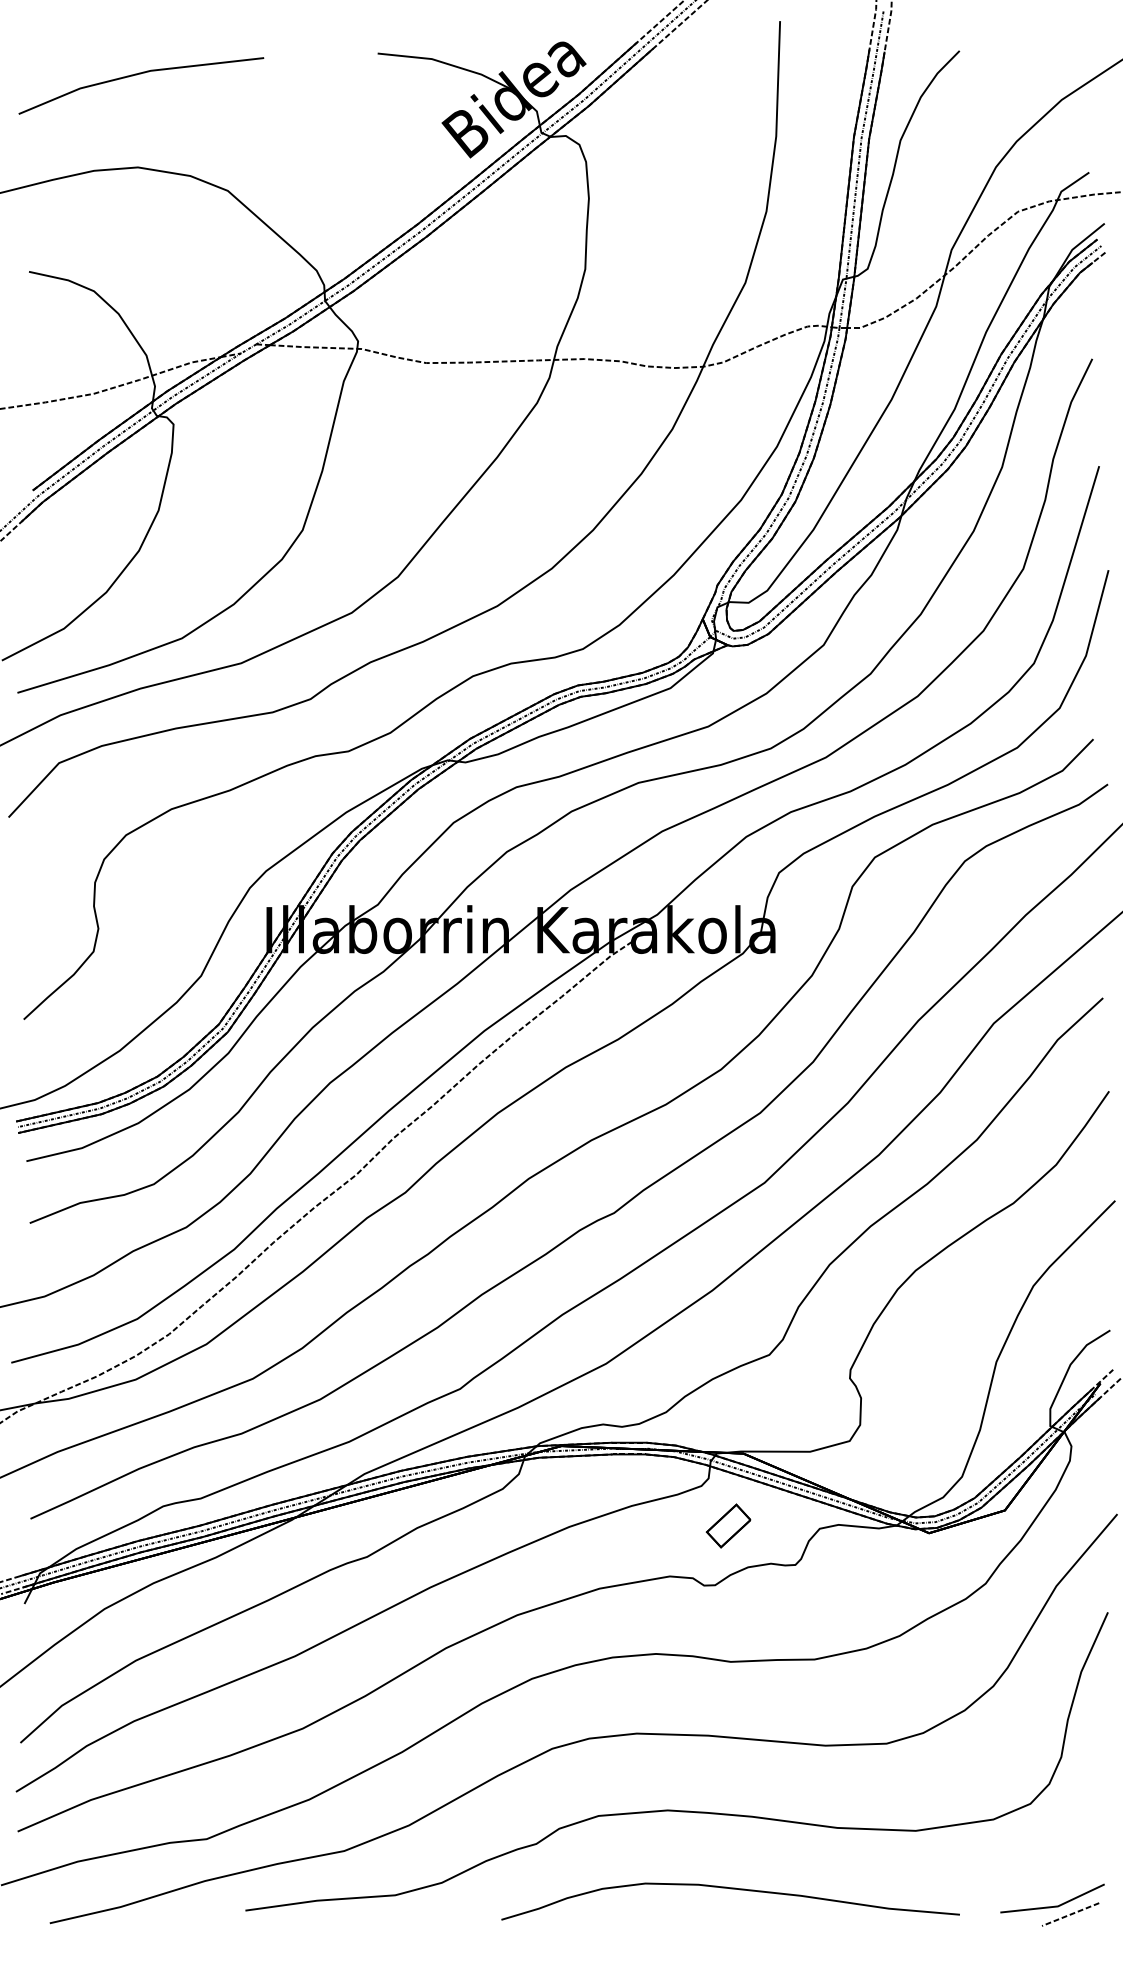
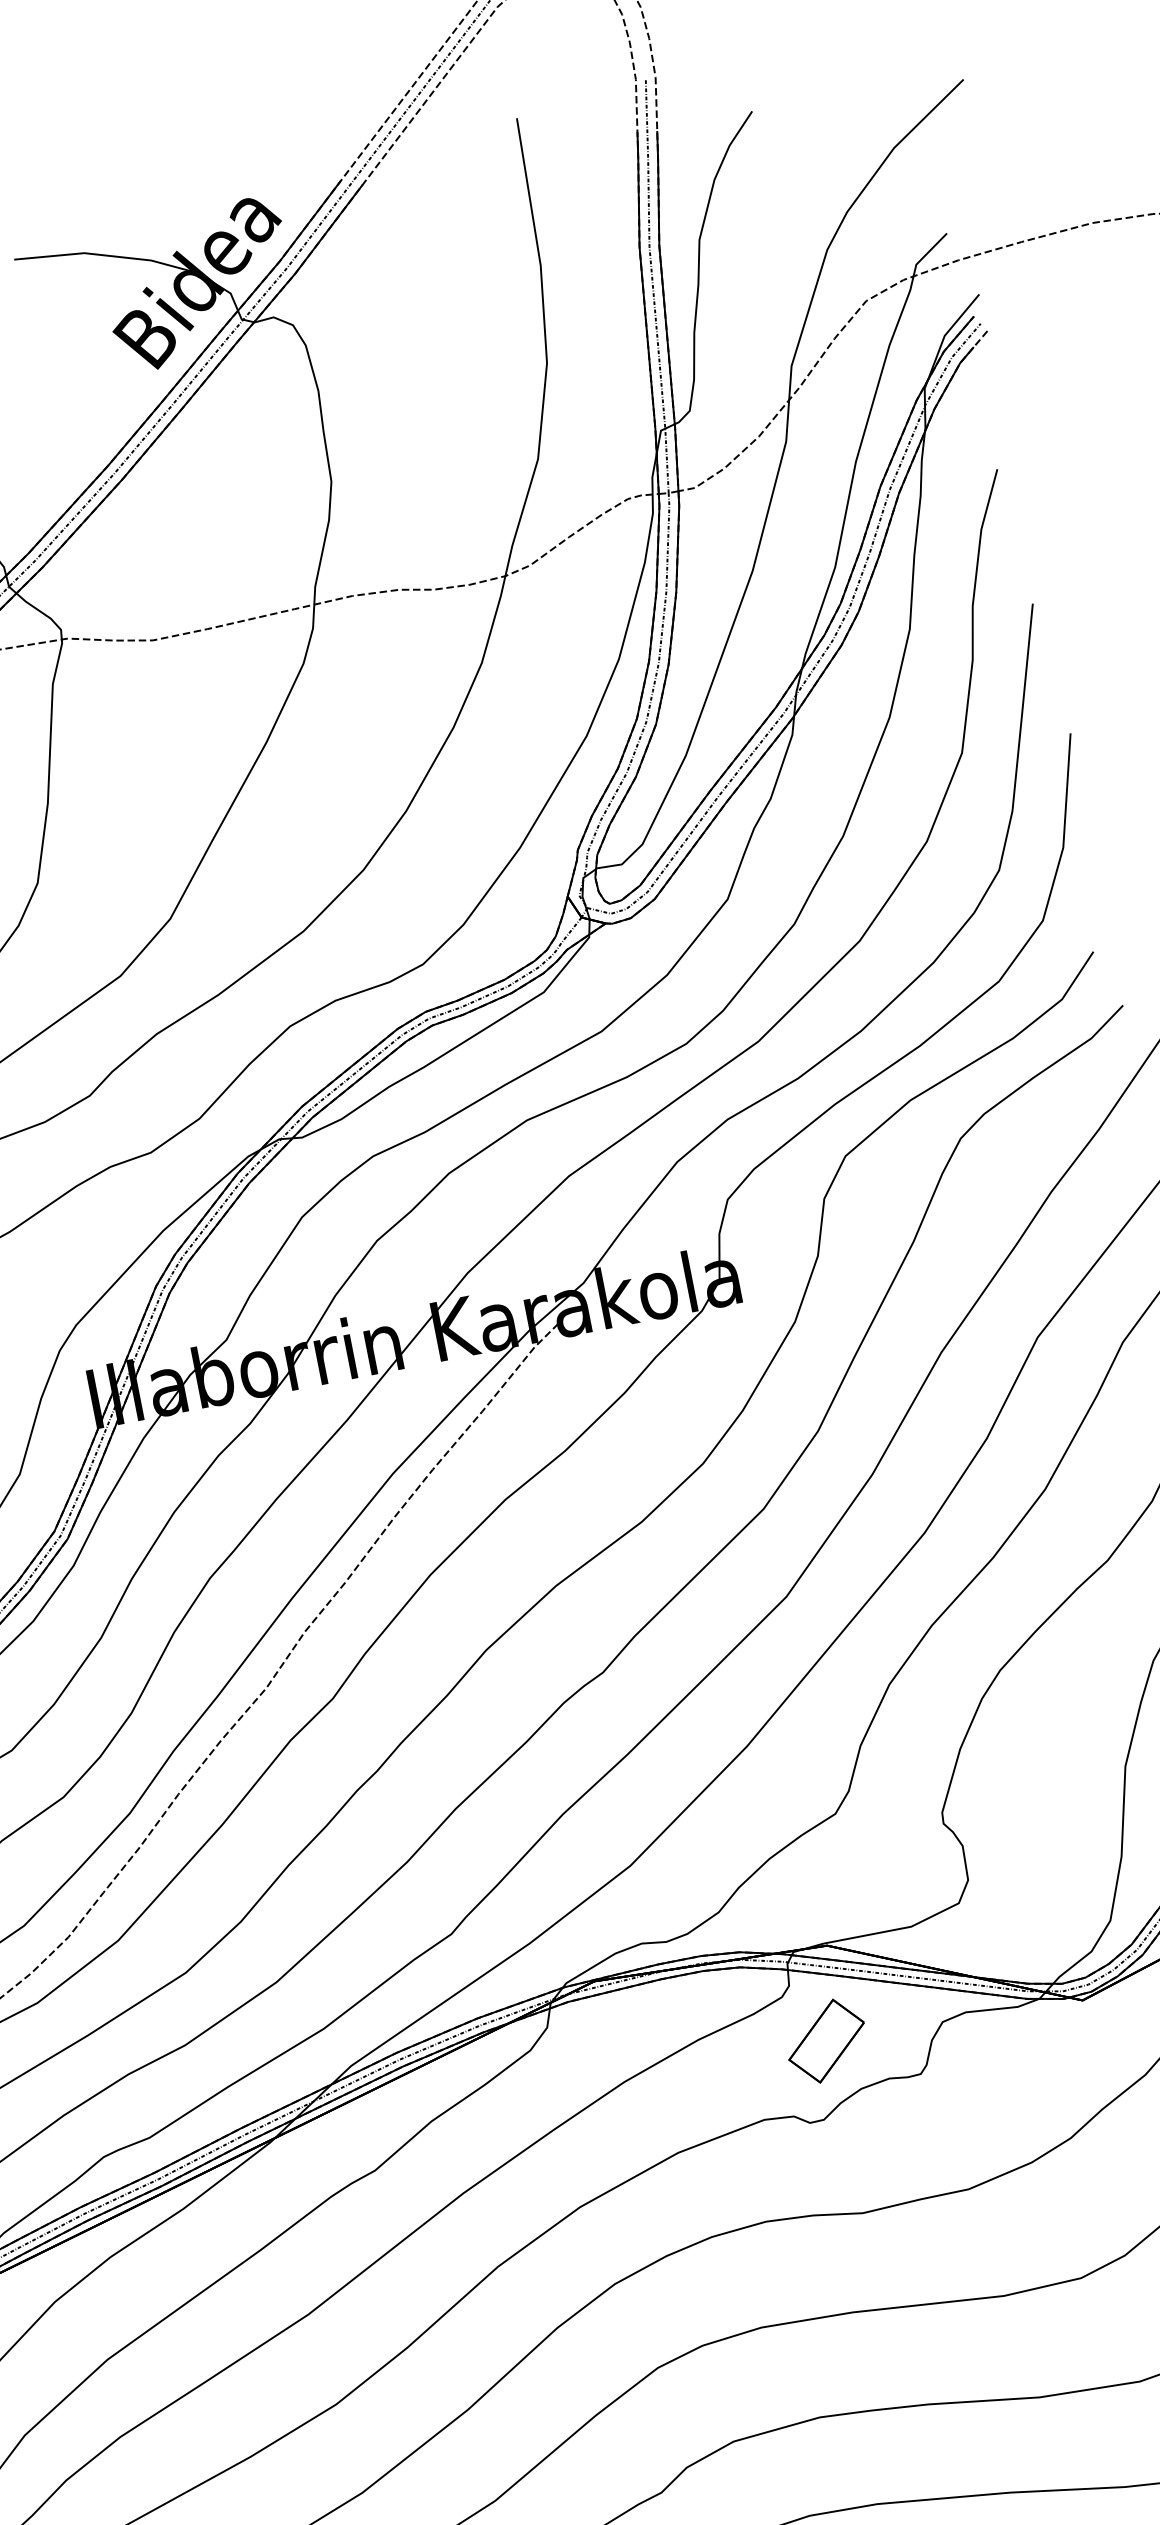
part: (728, 1525) -> (826, 2040), size x1.43

